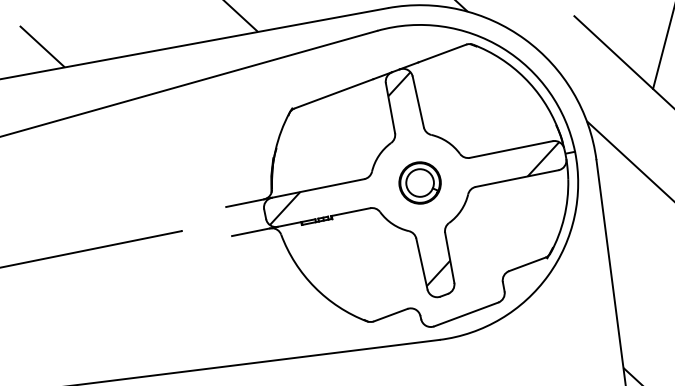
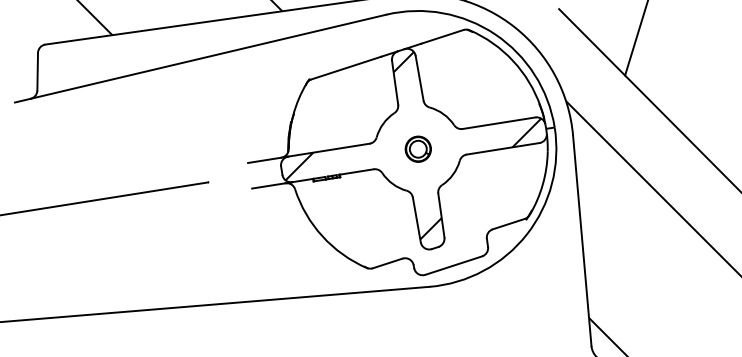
part: (420, 183) -> (418, 149), size x0.7

